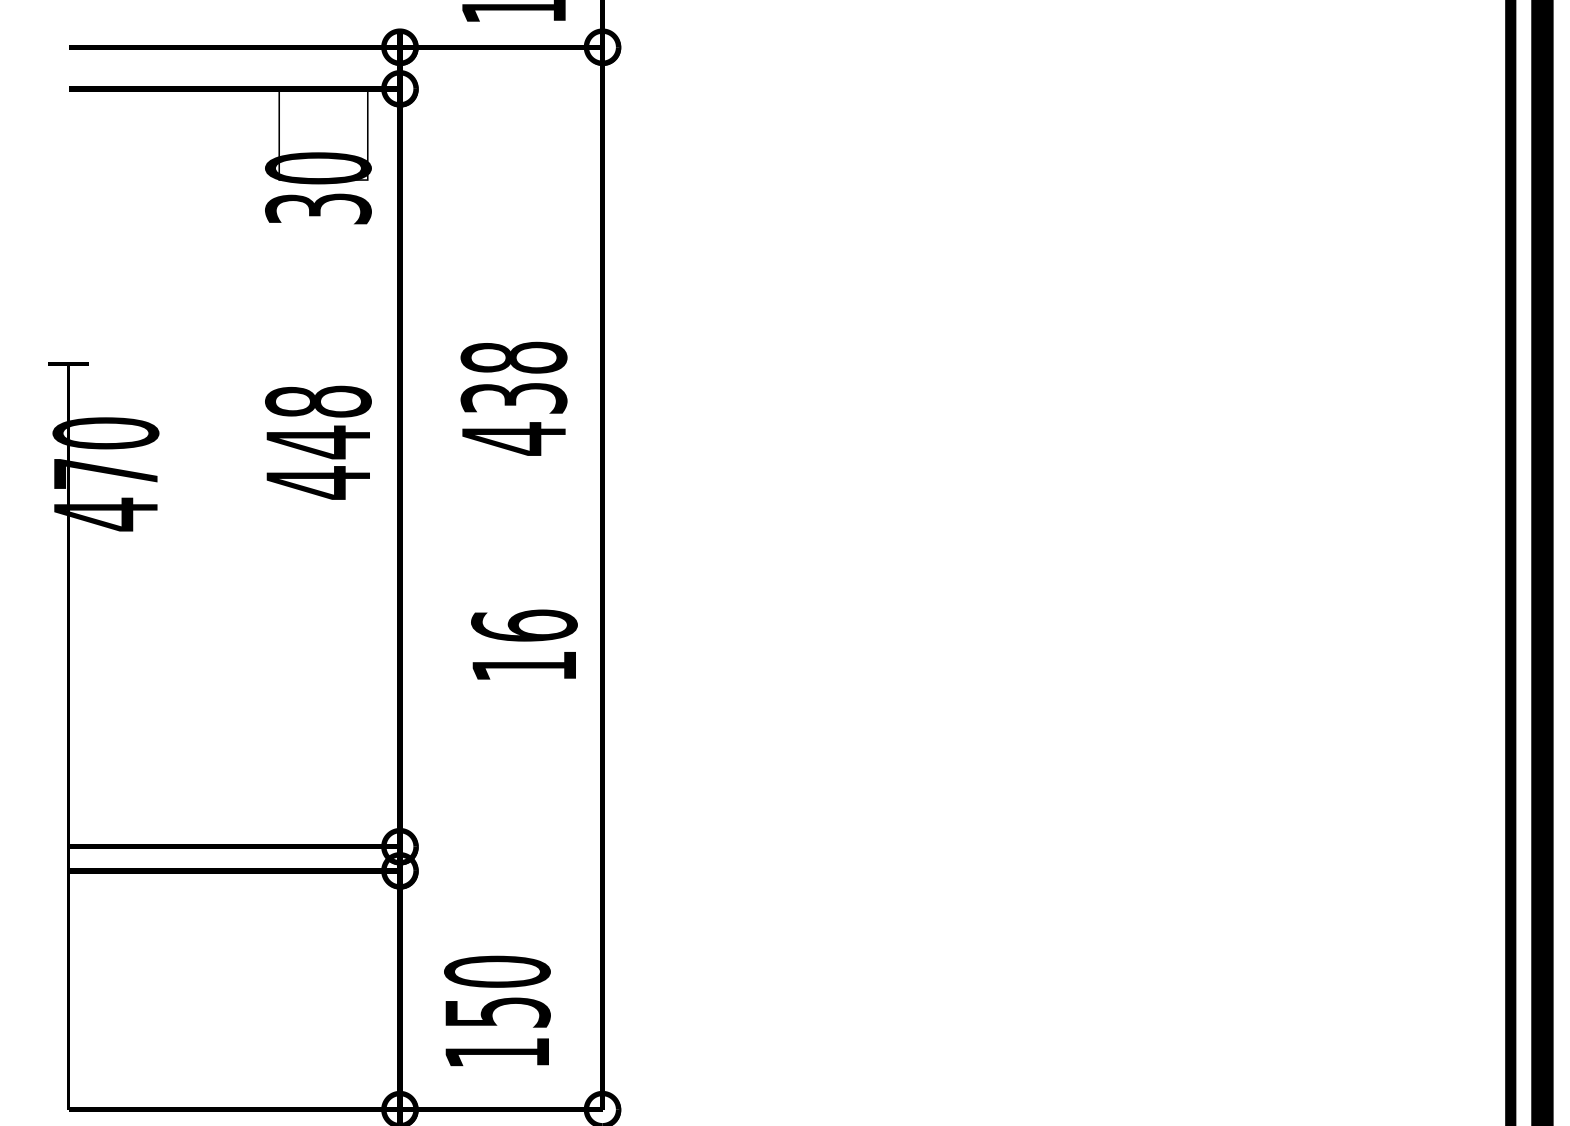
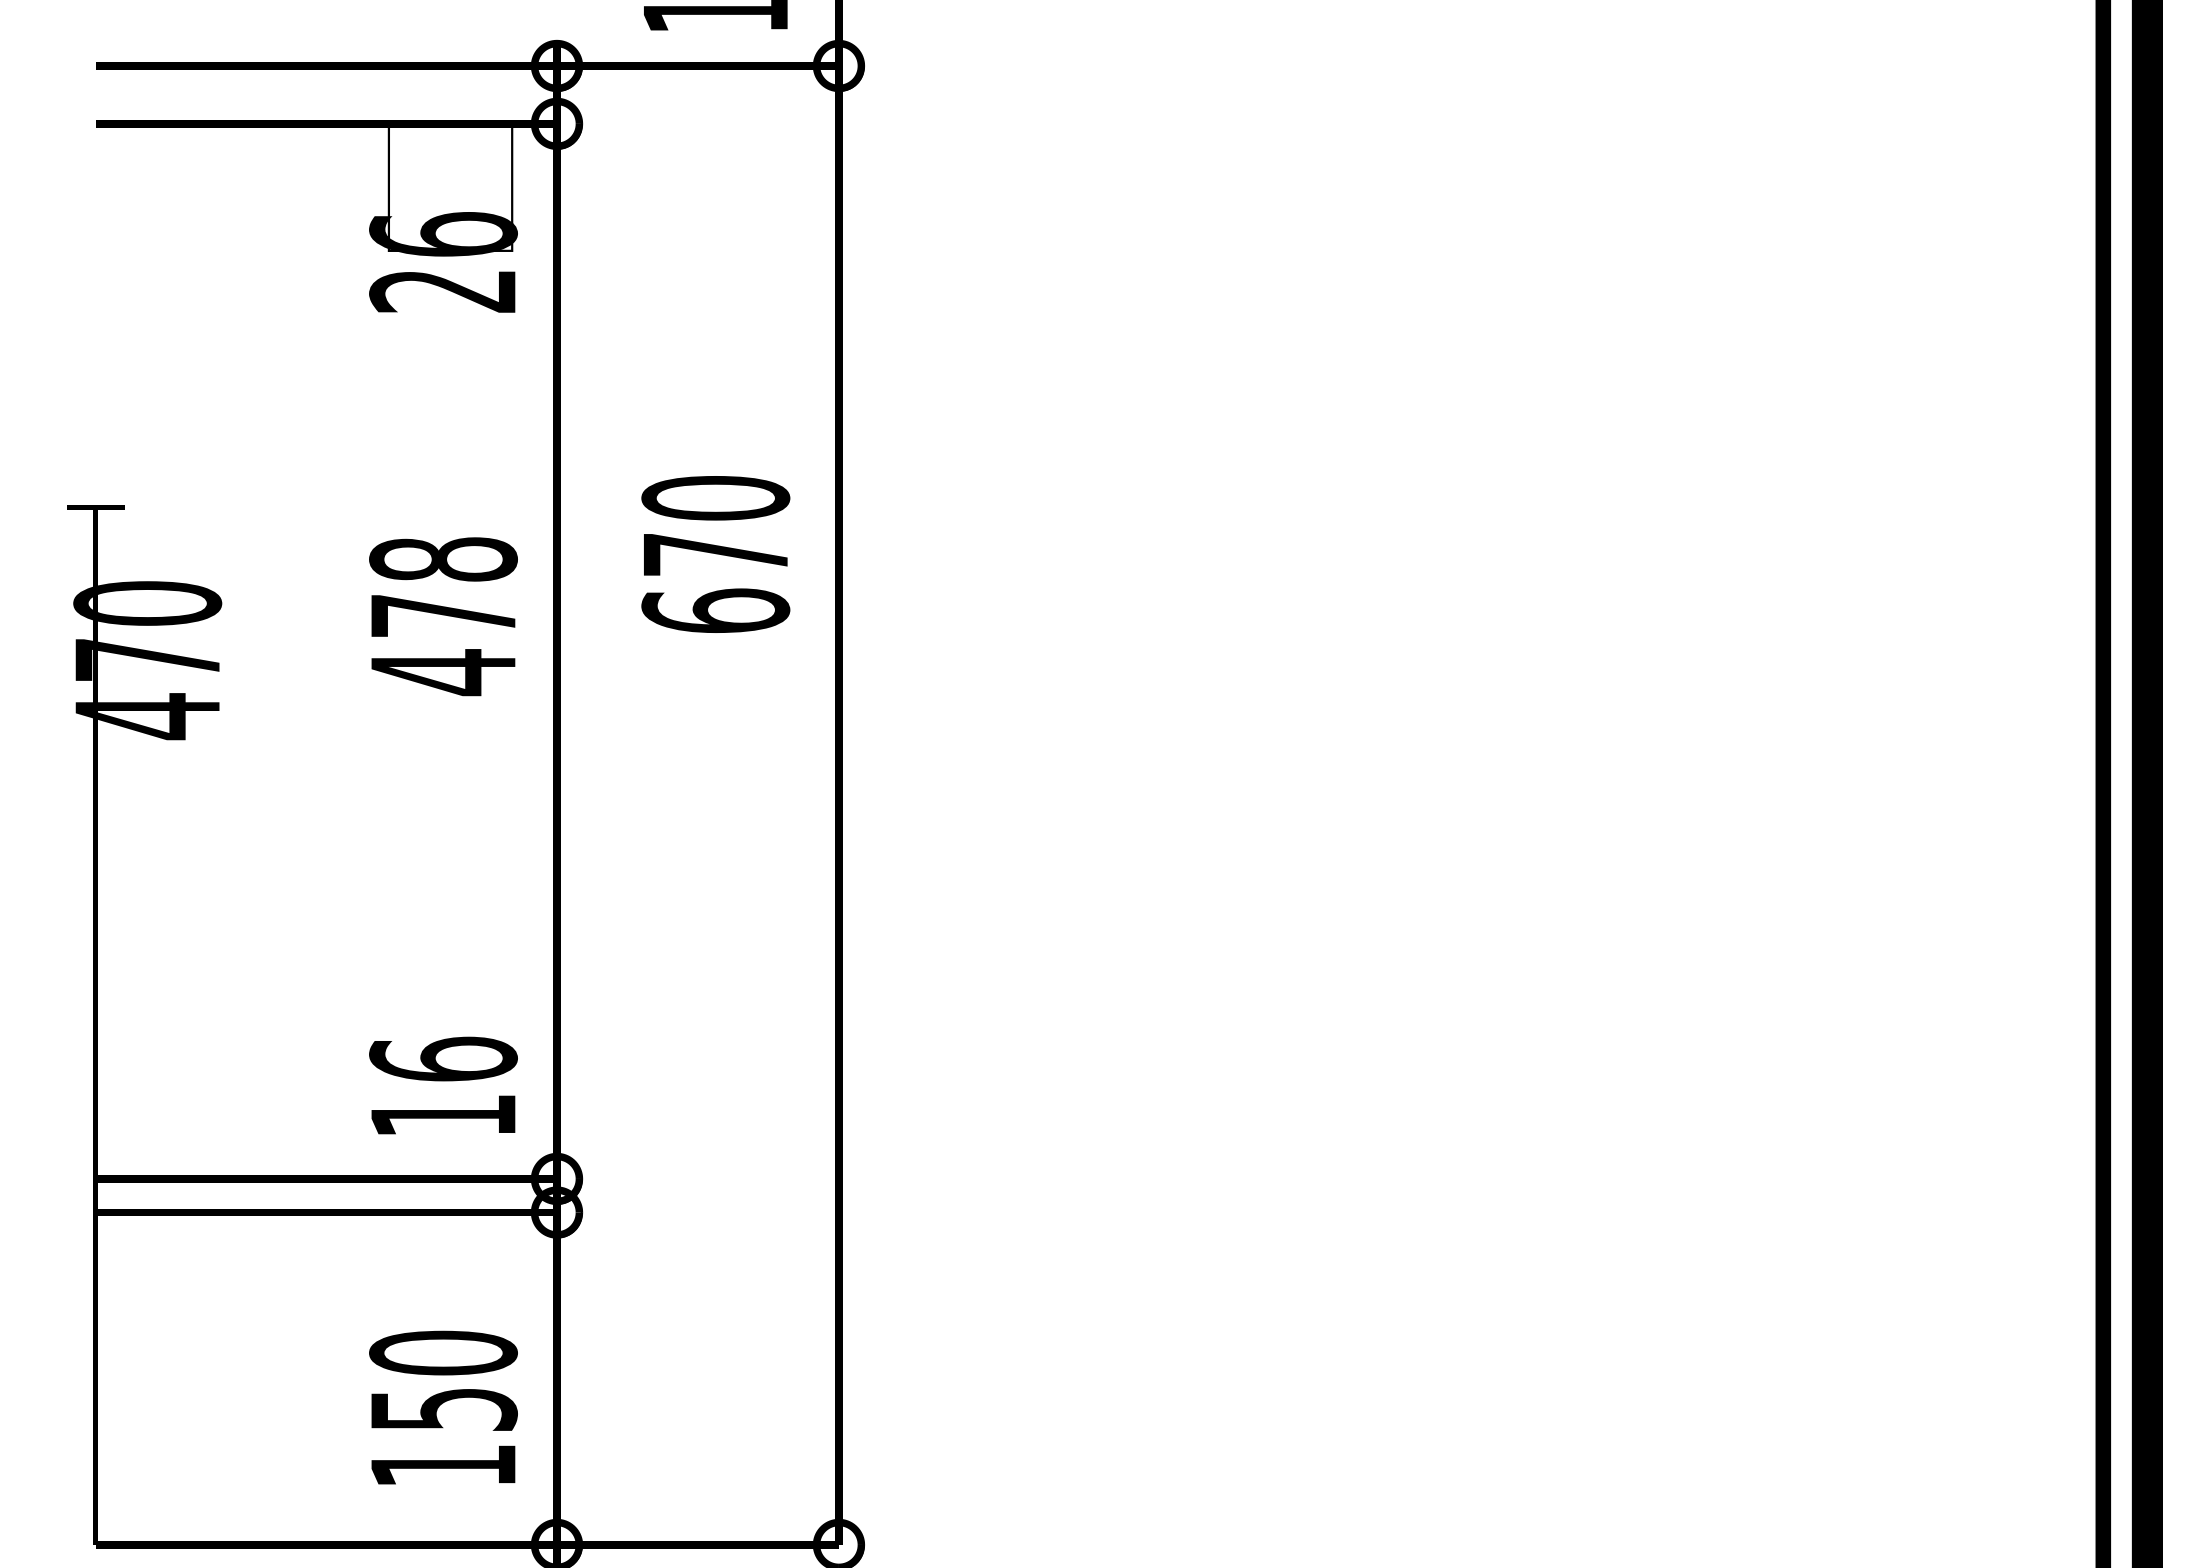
text: (318, 188) -> (443, 262), 30 -> 26
text: (513, 398) -> (715, 554), 438 -> 670
text: (317, 442) -> (442, 616), 448 -> 478
text: (524, 644) -> (443, 1085), moved
text: (497, 1010) -> (443, 1406), moved

